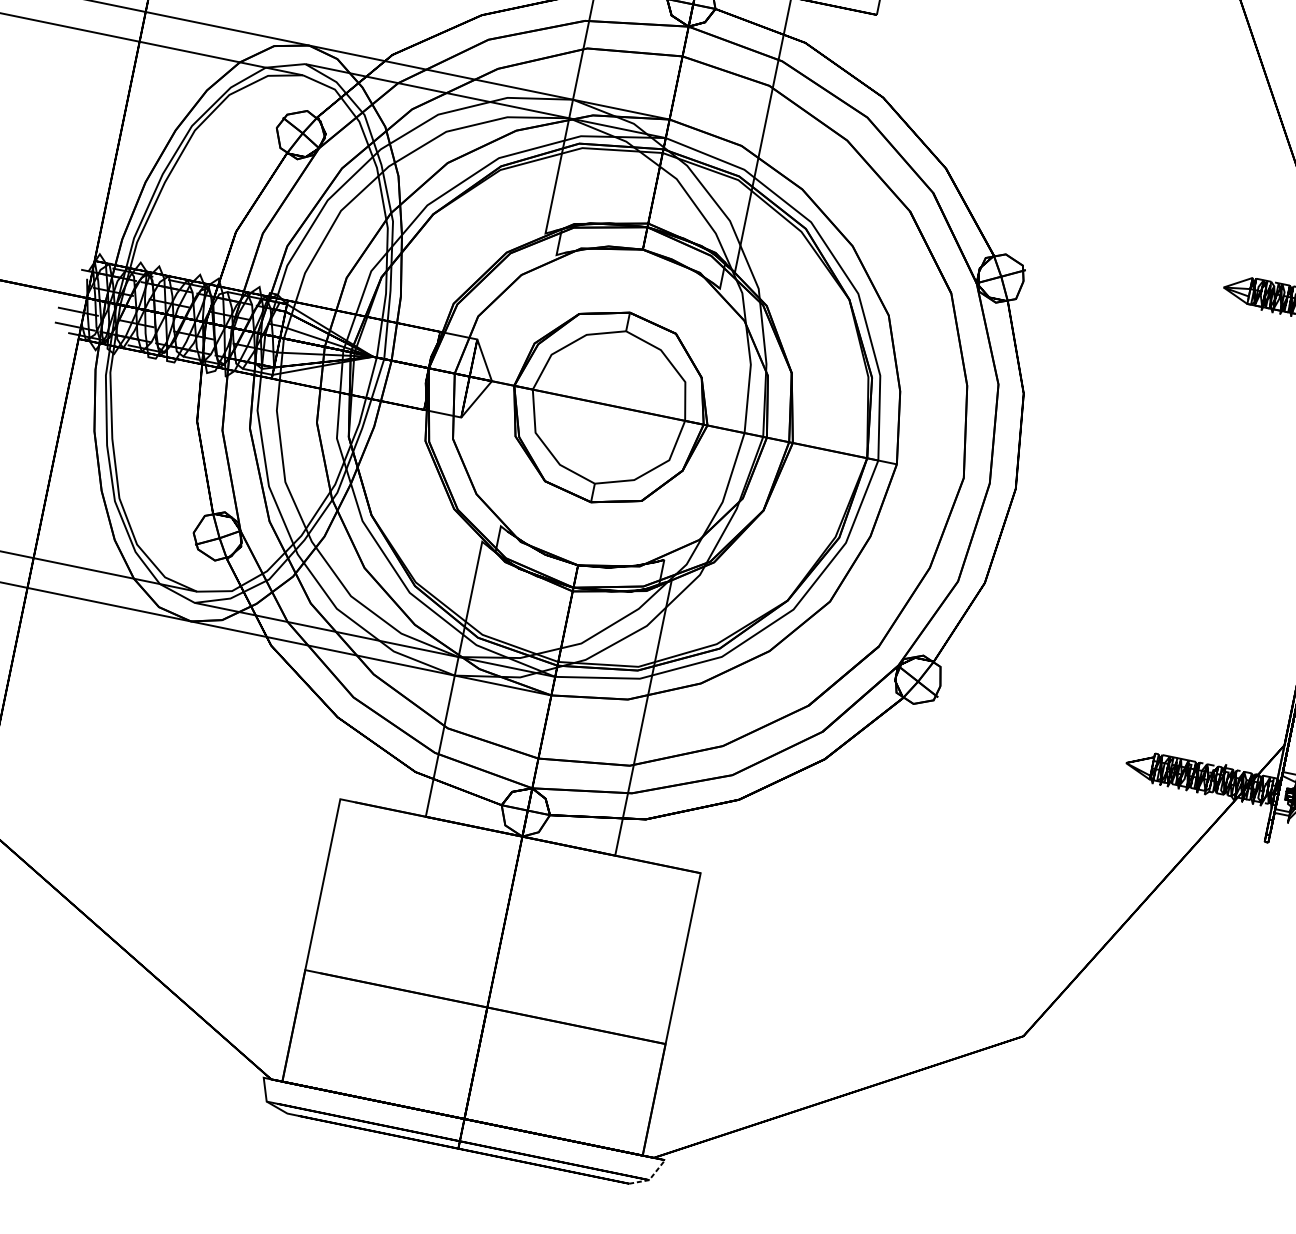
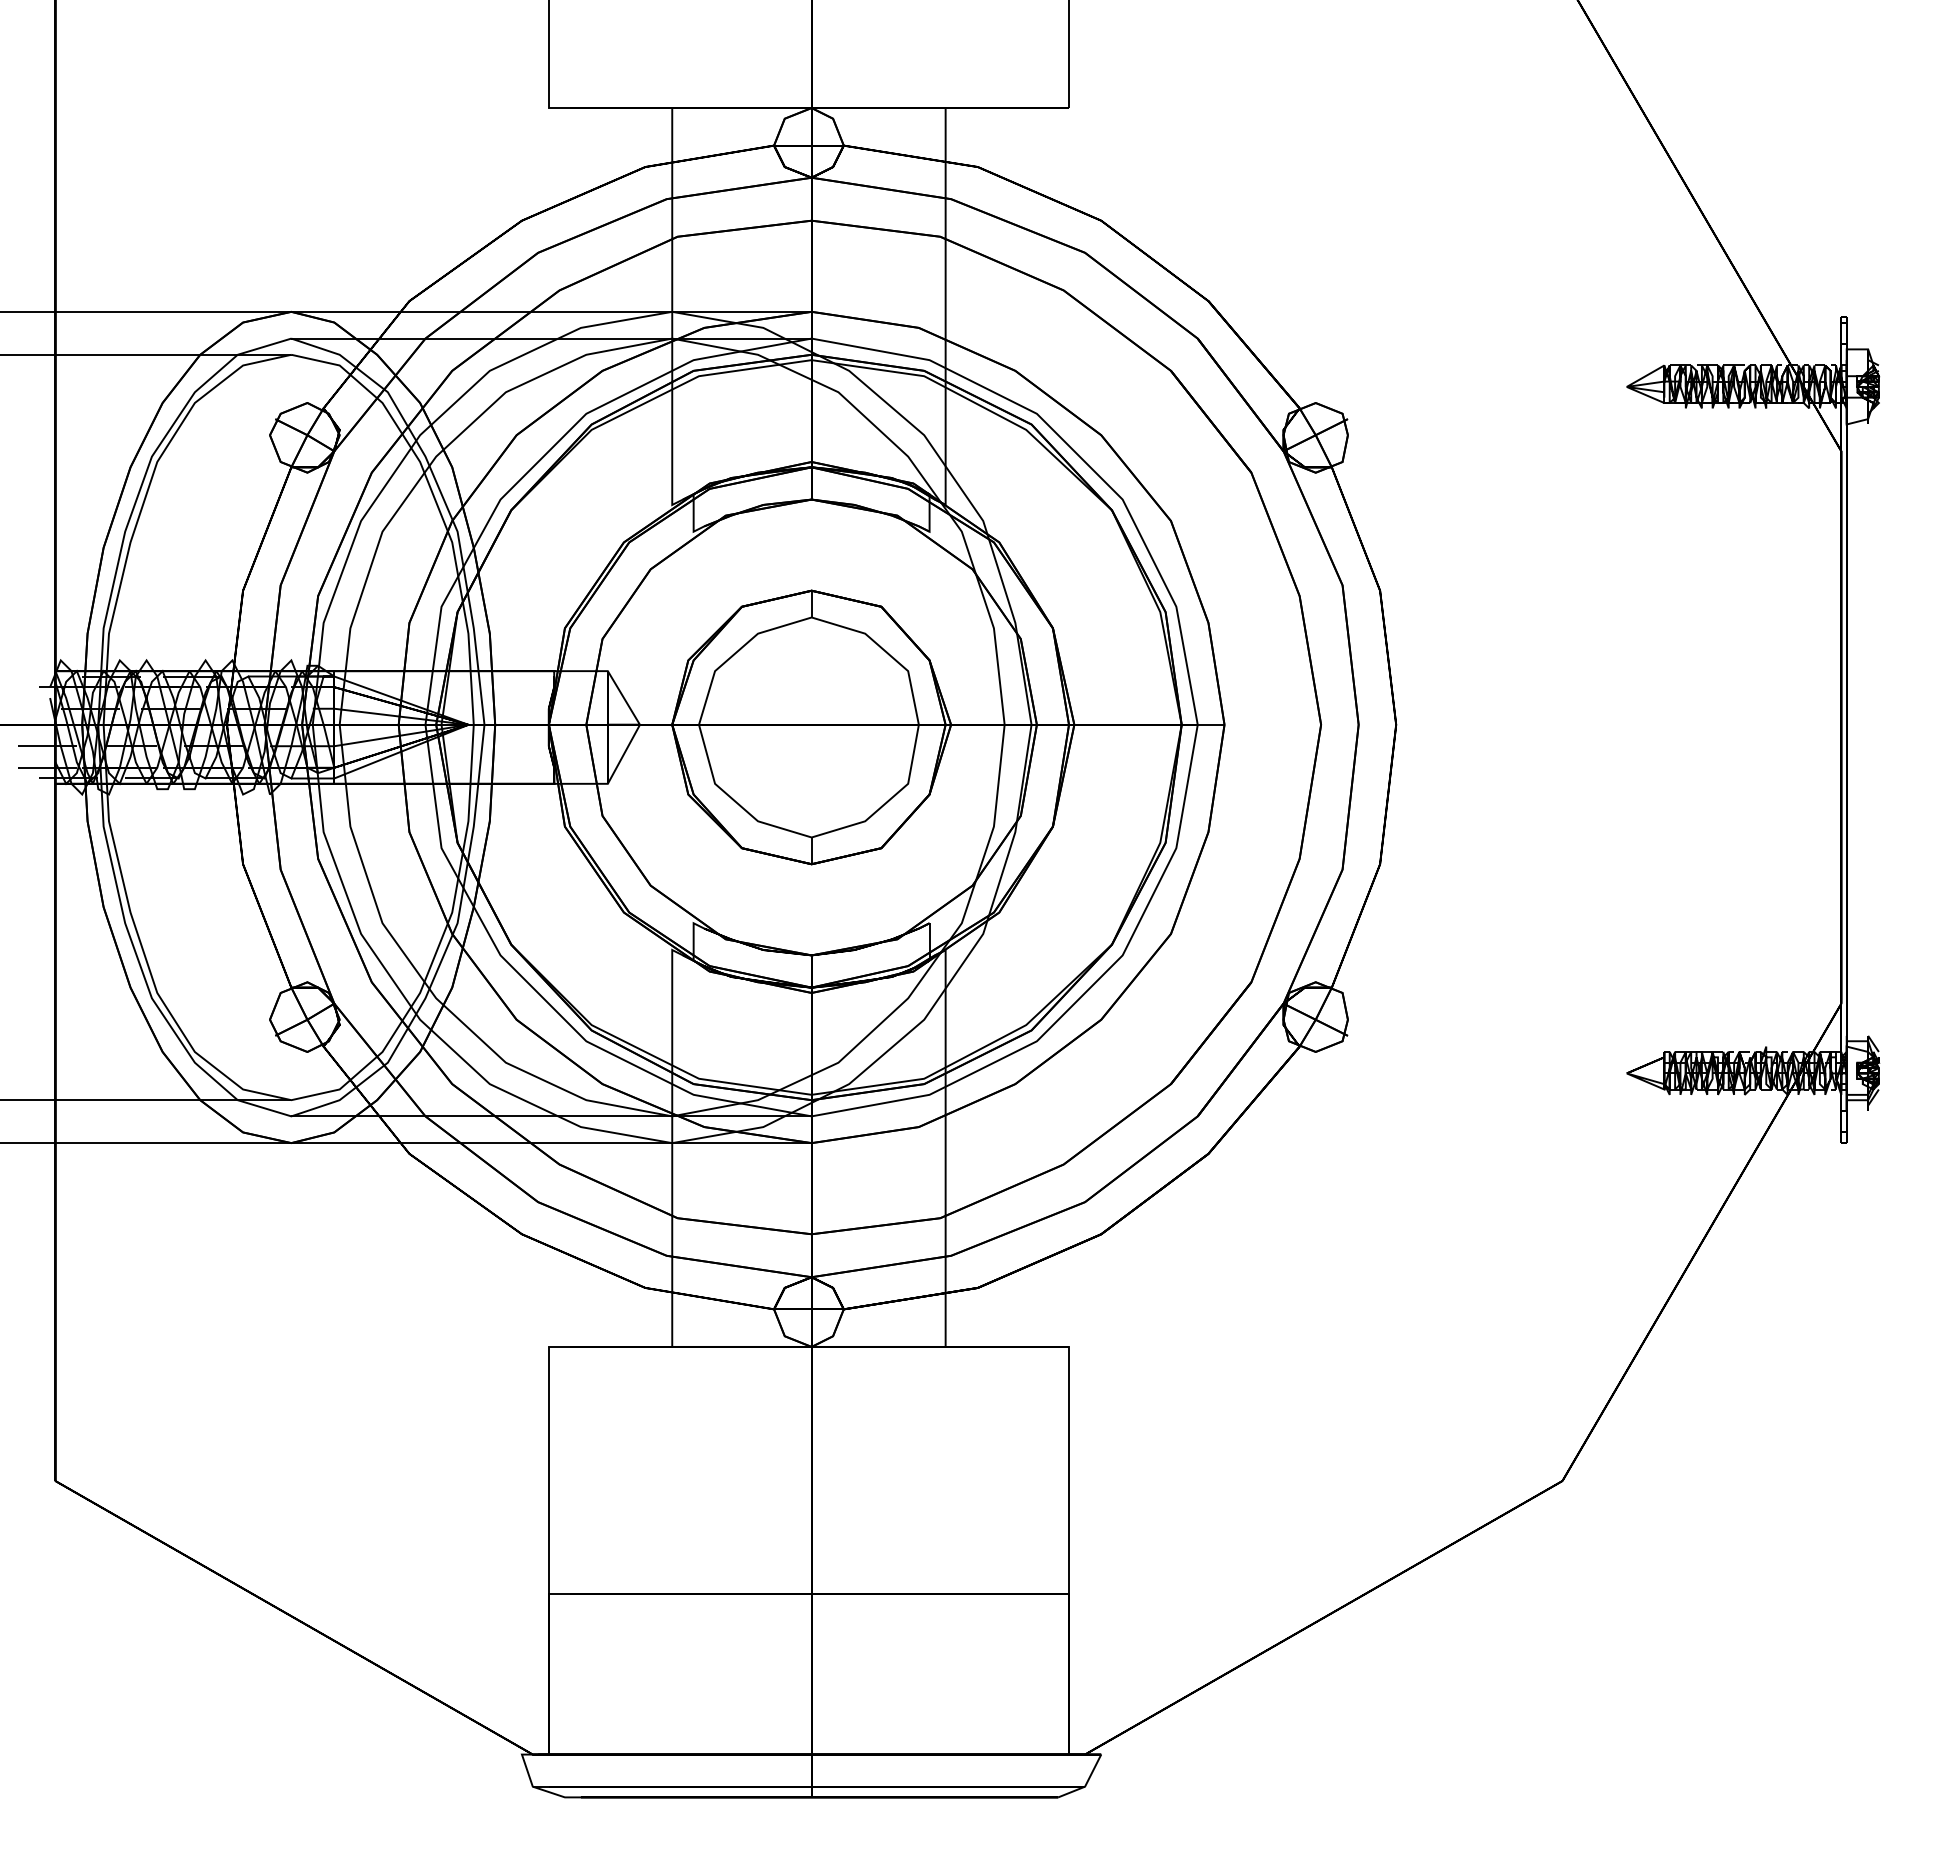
line: (650, 1178) -> (1086, 1784), dashed -> solid

